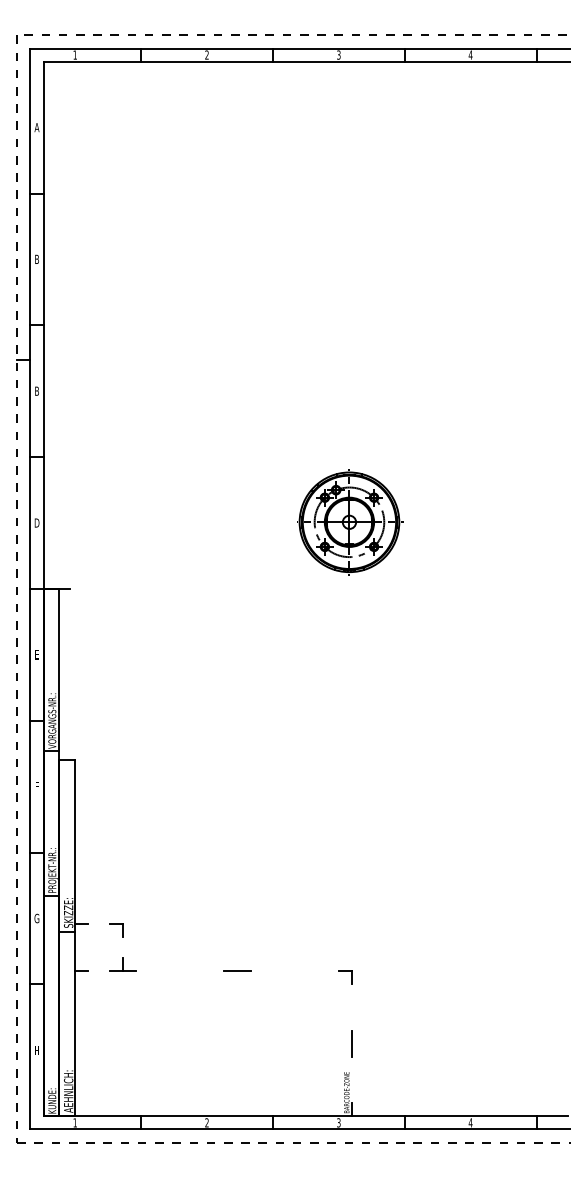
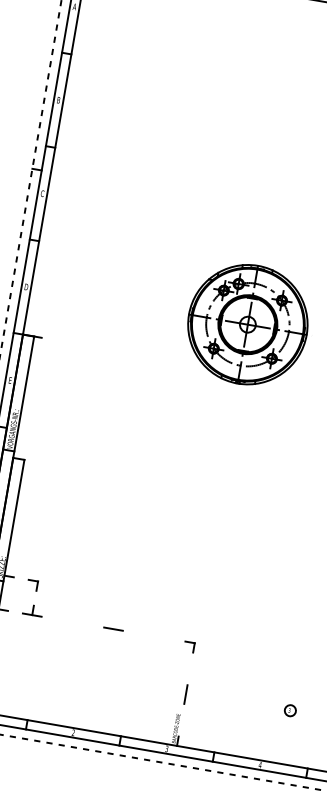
text: (36, 390) -> (42, 193), B -> C
part: (349, 522) -> (247, 324), size x1.67
part: (498, 1040) -> (290, 710), added

